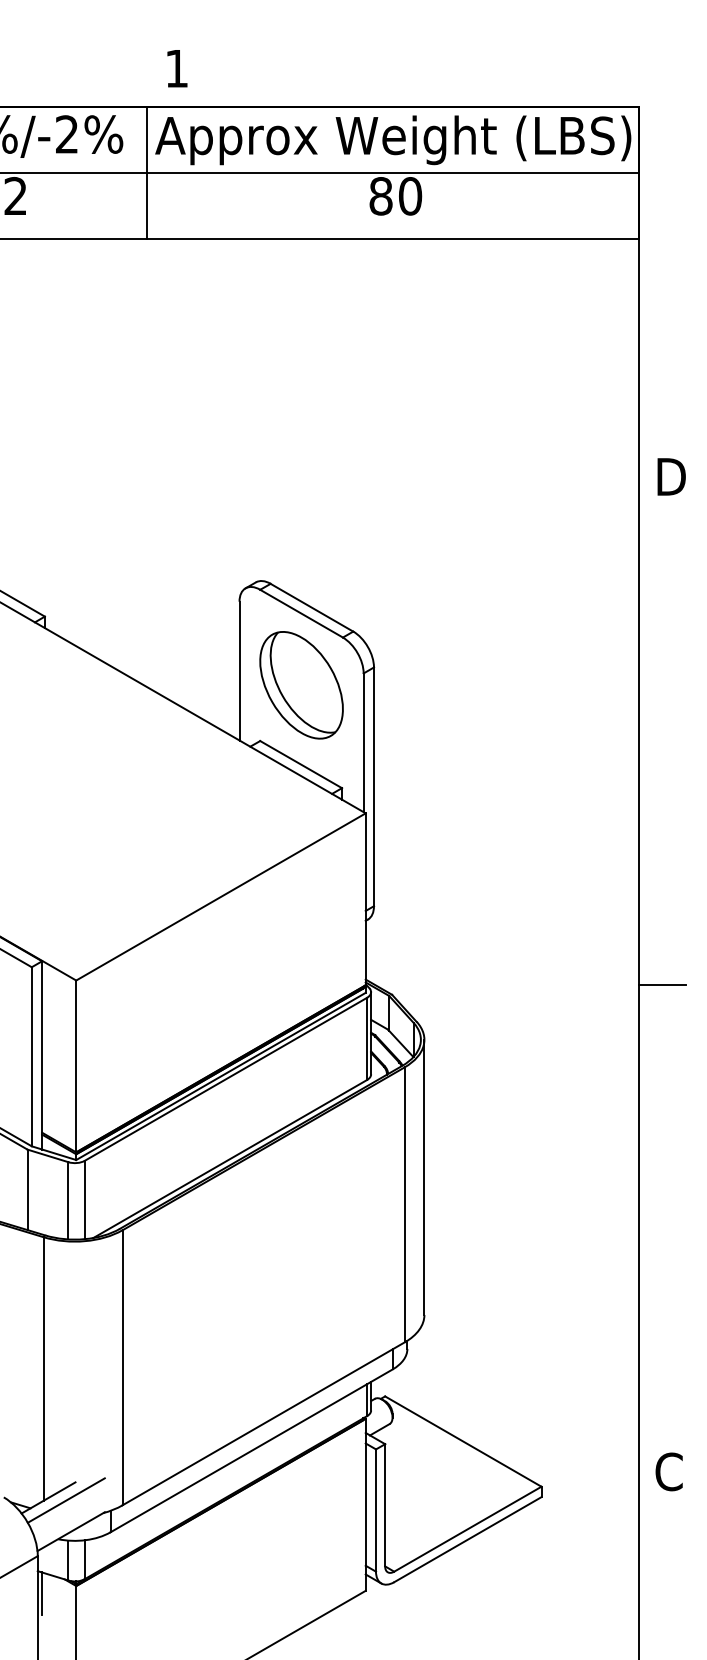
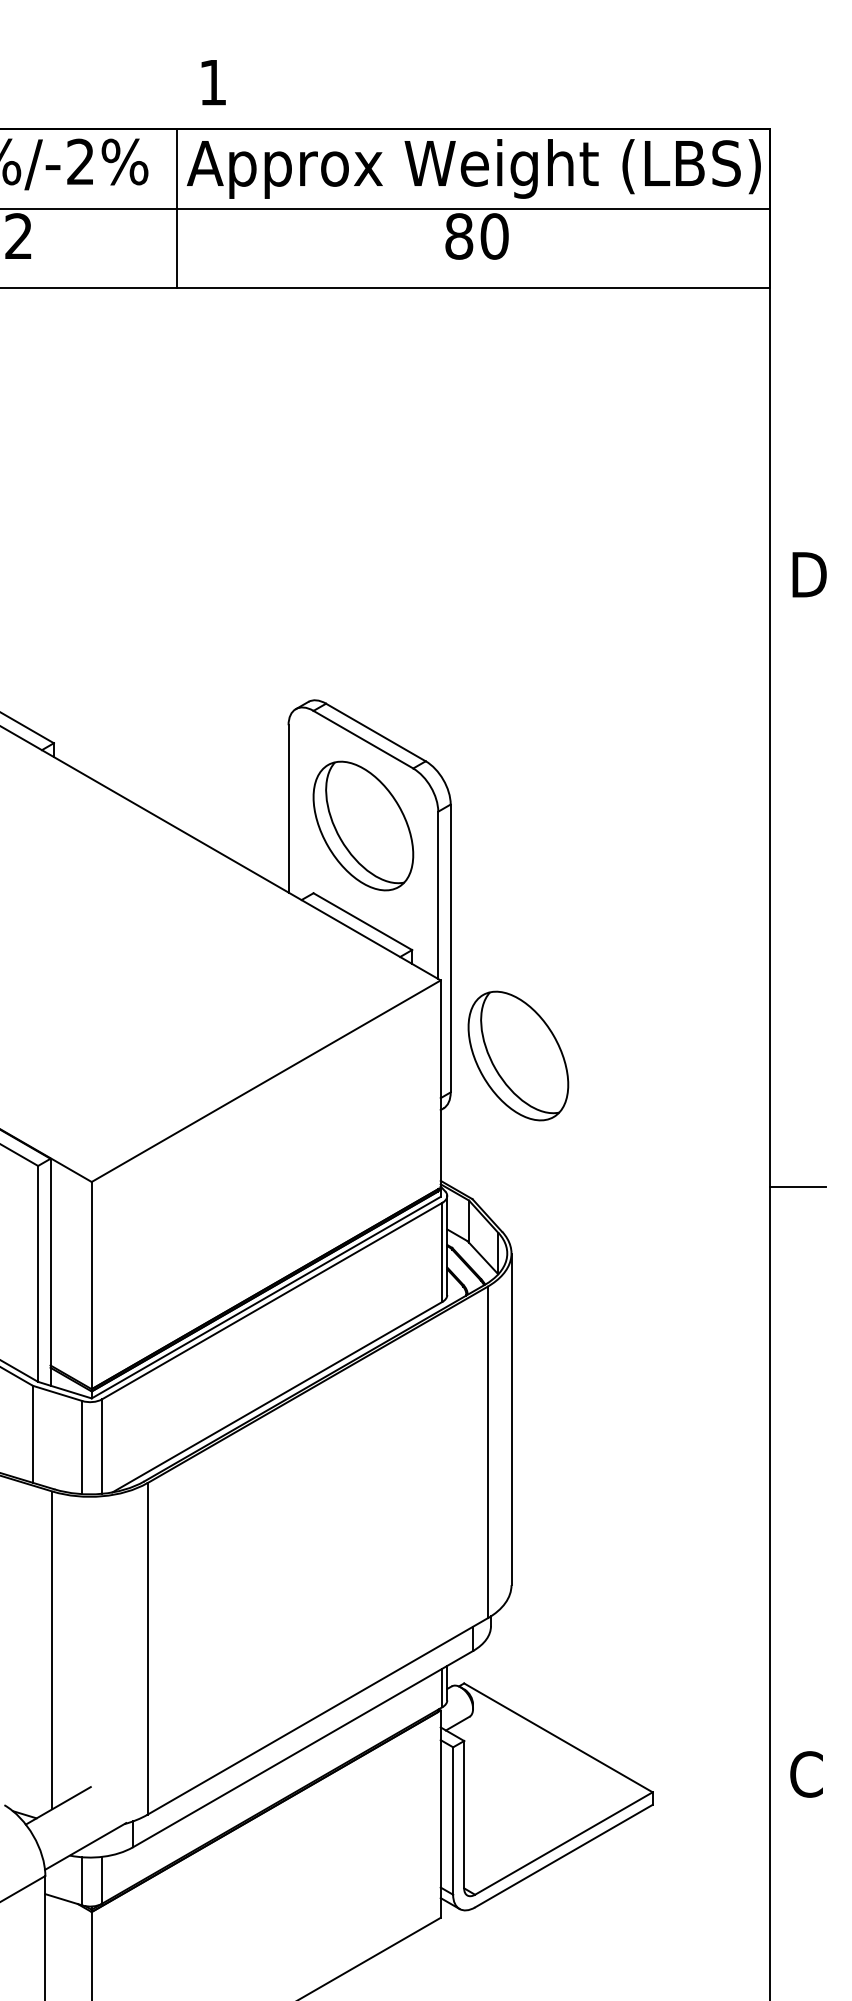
part: (430, 875) -> (518, 1055), added
line: (66, 1500) -> (79, 1808), removed
line: (42, 1593) -> (50, 1920), removed

